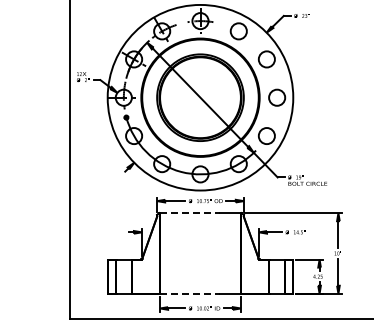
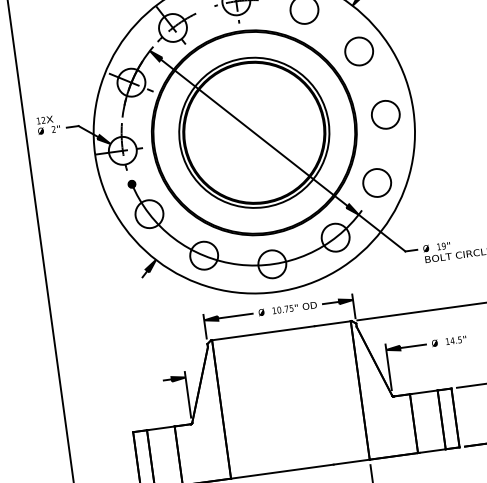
line: (189, 213) -> (262, 333), dashed -> solid
line: (189, 293) -> (281, 471), dashed -> solid

